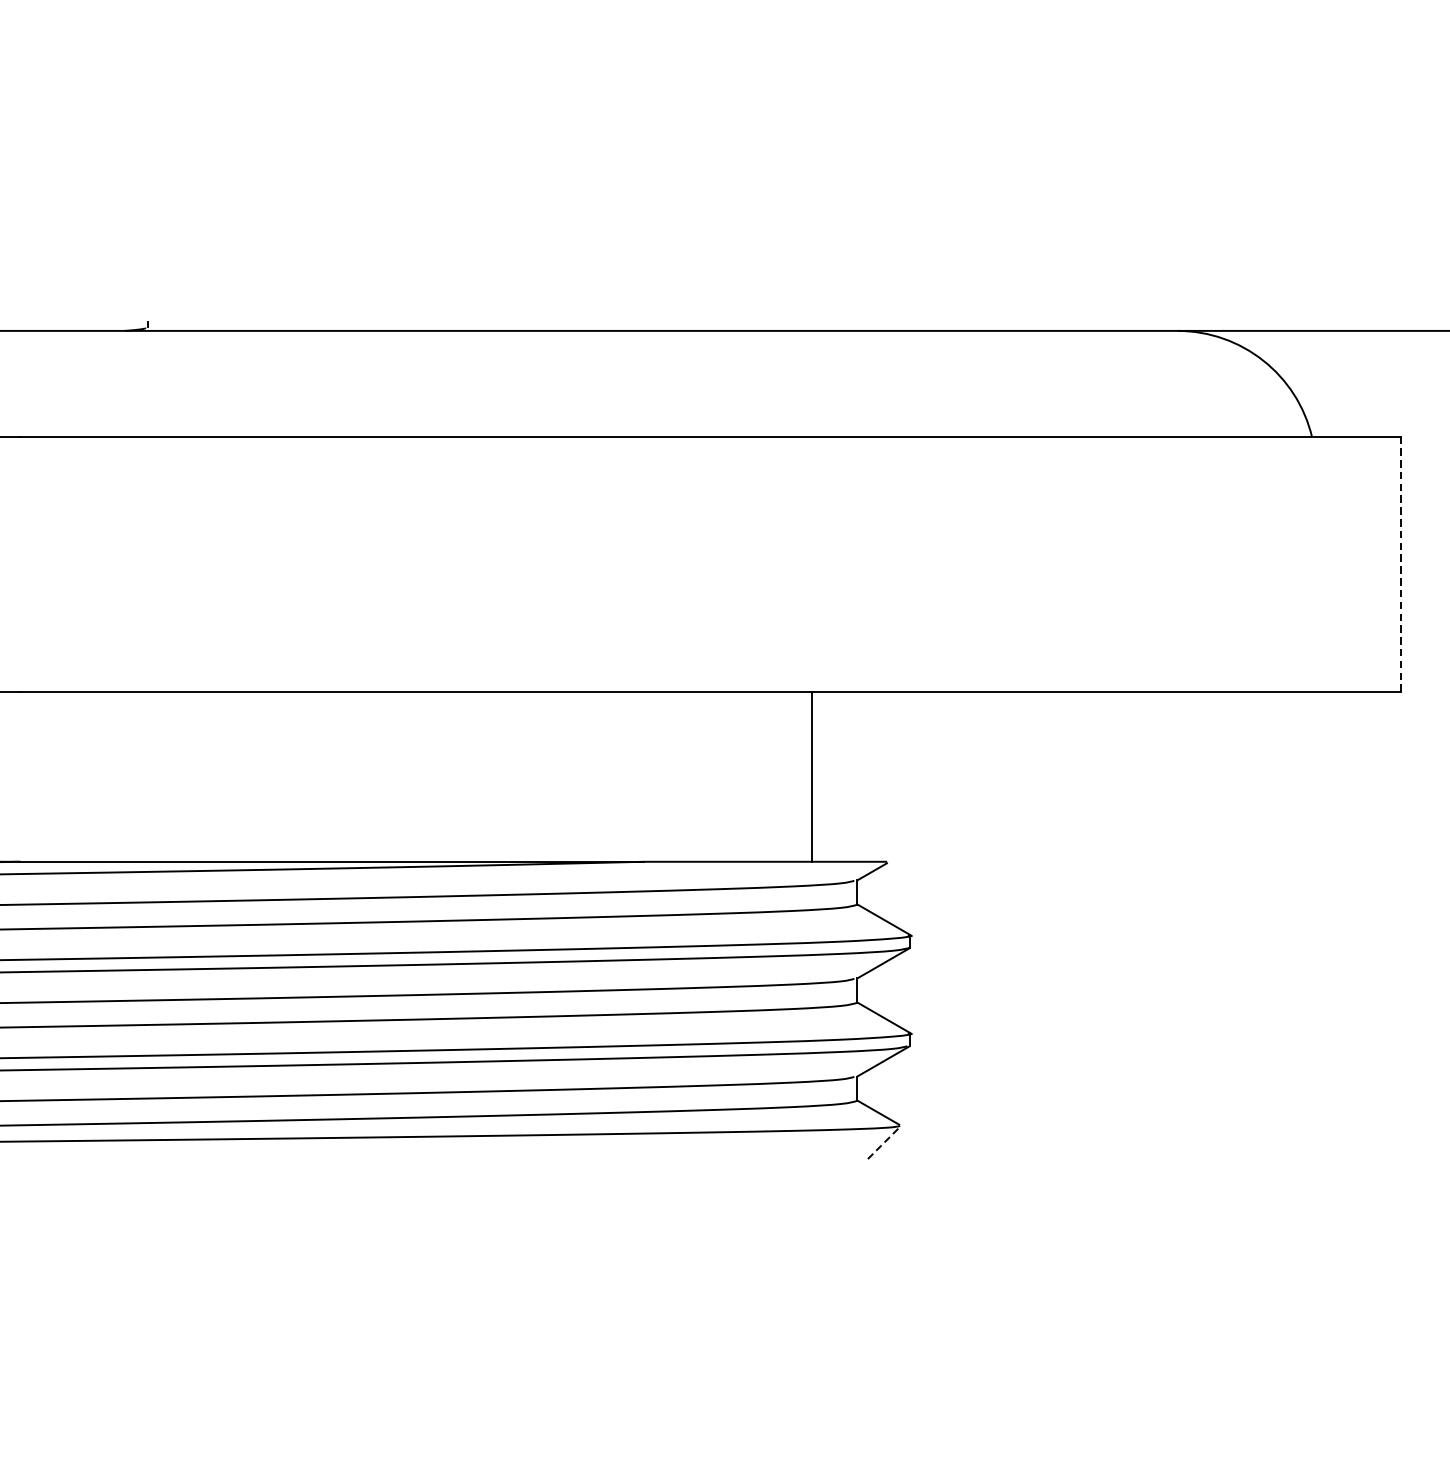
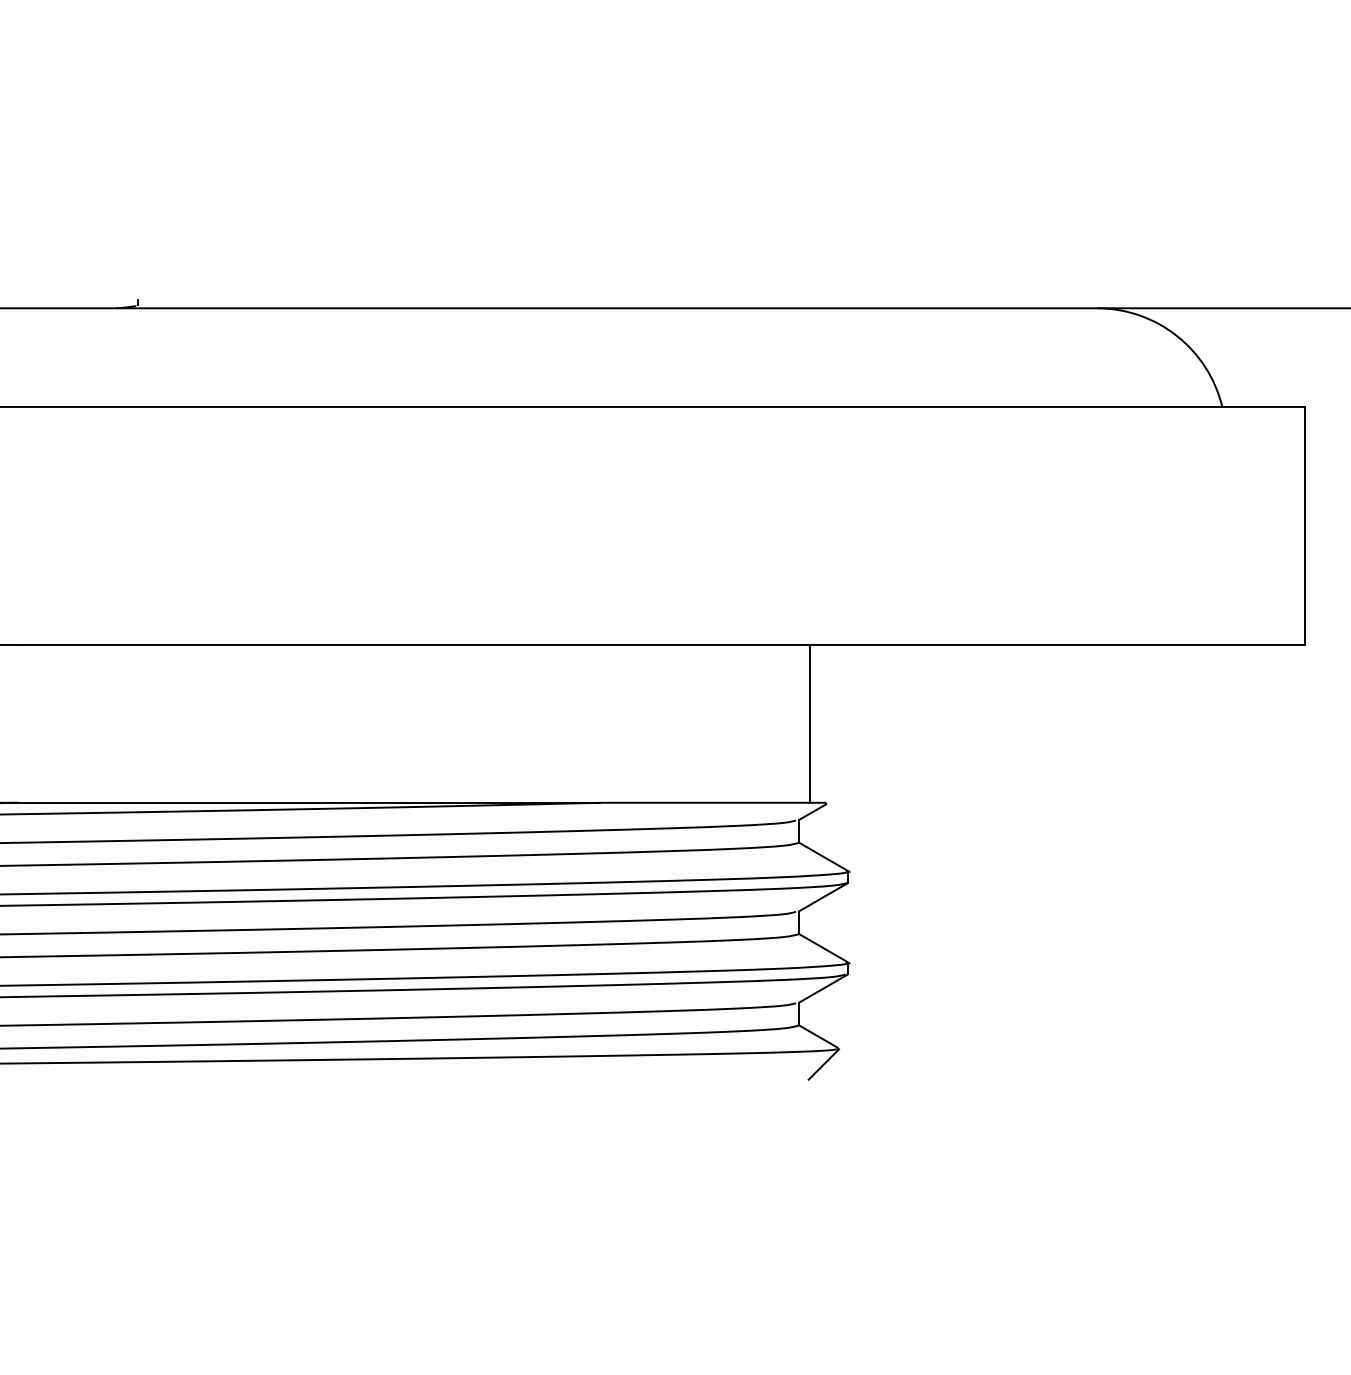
line: (1400, 564) -> (1304, 525), dashed -> solid
line: (811, 776) -> (810, 723), moved
line: (883, 1142) -> (823, 1064), dashed -> solid

